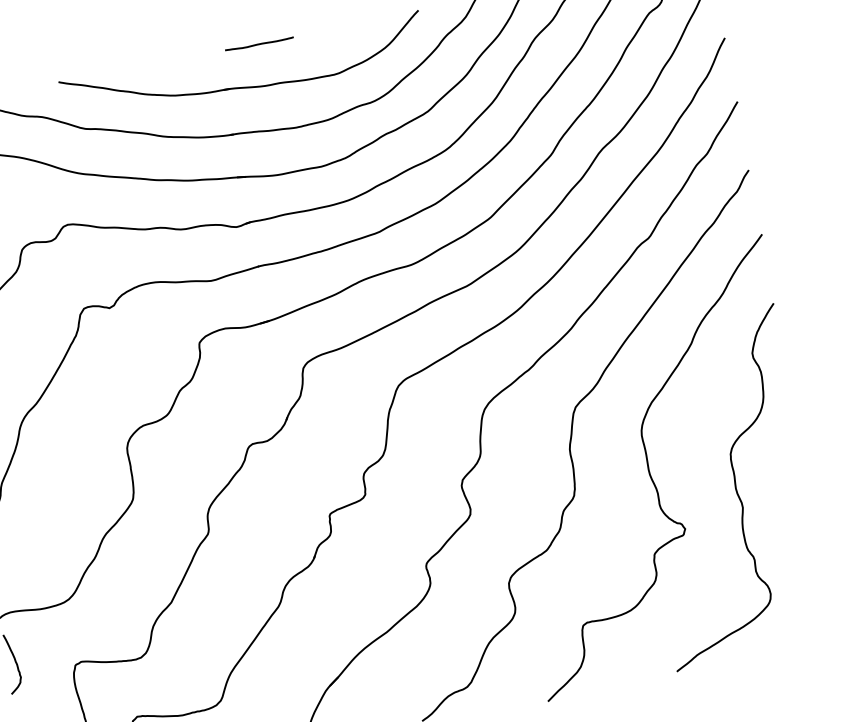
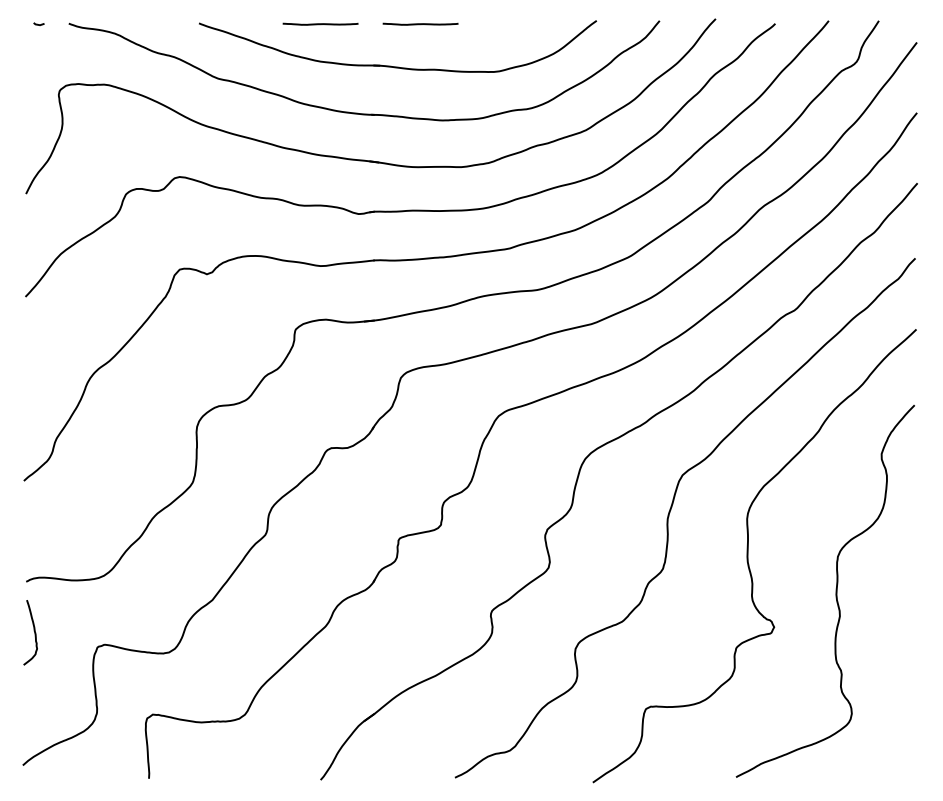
line: (168, 61) -> (320, 23), added

